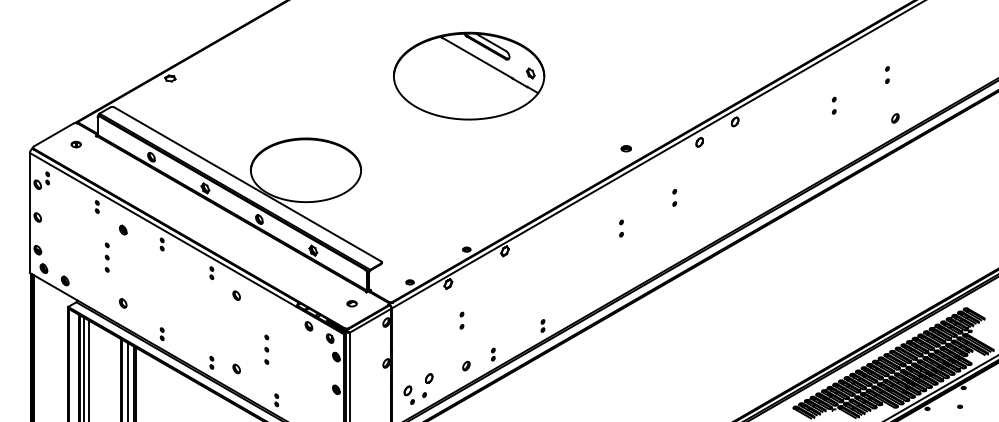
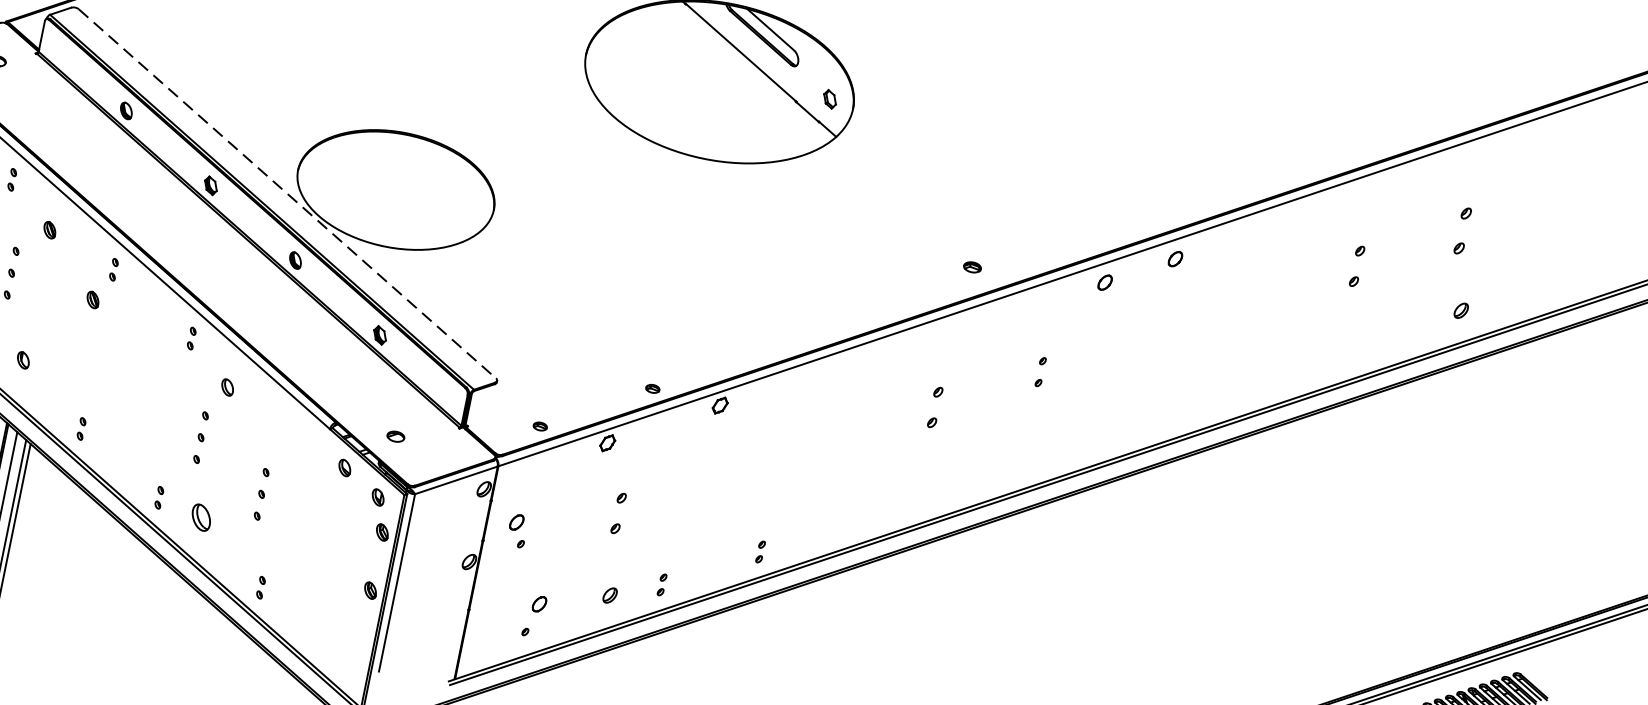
part: (887, 74) -> (1463, 229), size x1.6
part: (834, 105) -> (1357, 265), size x1.4
line: (247, 184) -> (287, 194), solid -> dashed
part: (621, 228) -> (935, 407), size x1.4
part: (154, 262) -> (93, 298), added
part: (351, 303) -> (394, 436), moved
part: (461, 320) -> (617, 512), size x1.4
part: (227, 325) -> (200, 437), added
part: (236, 368) -> (201, 516), size x1.6
part: (408, 394) -> (516, 529), moved

